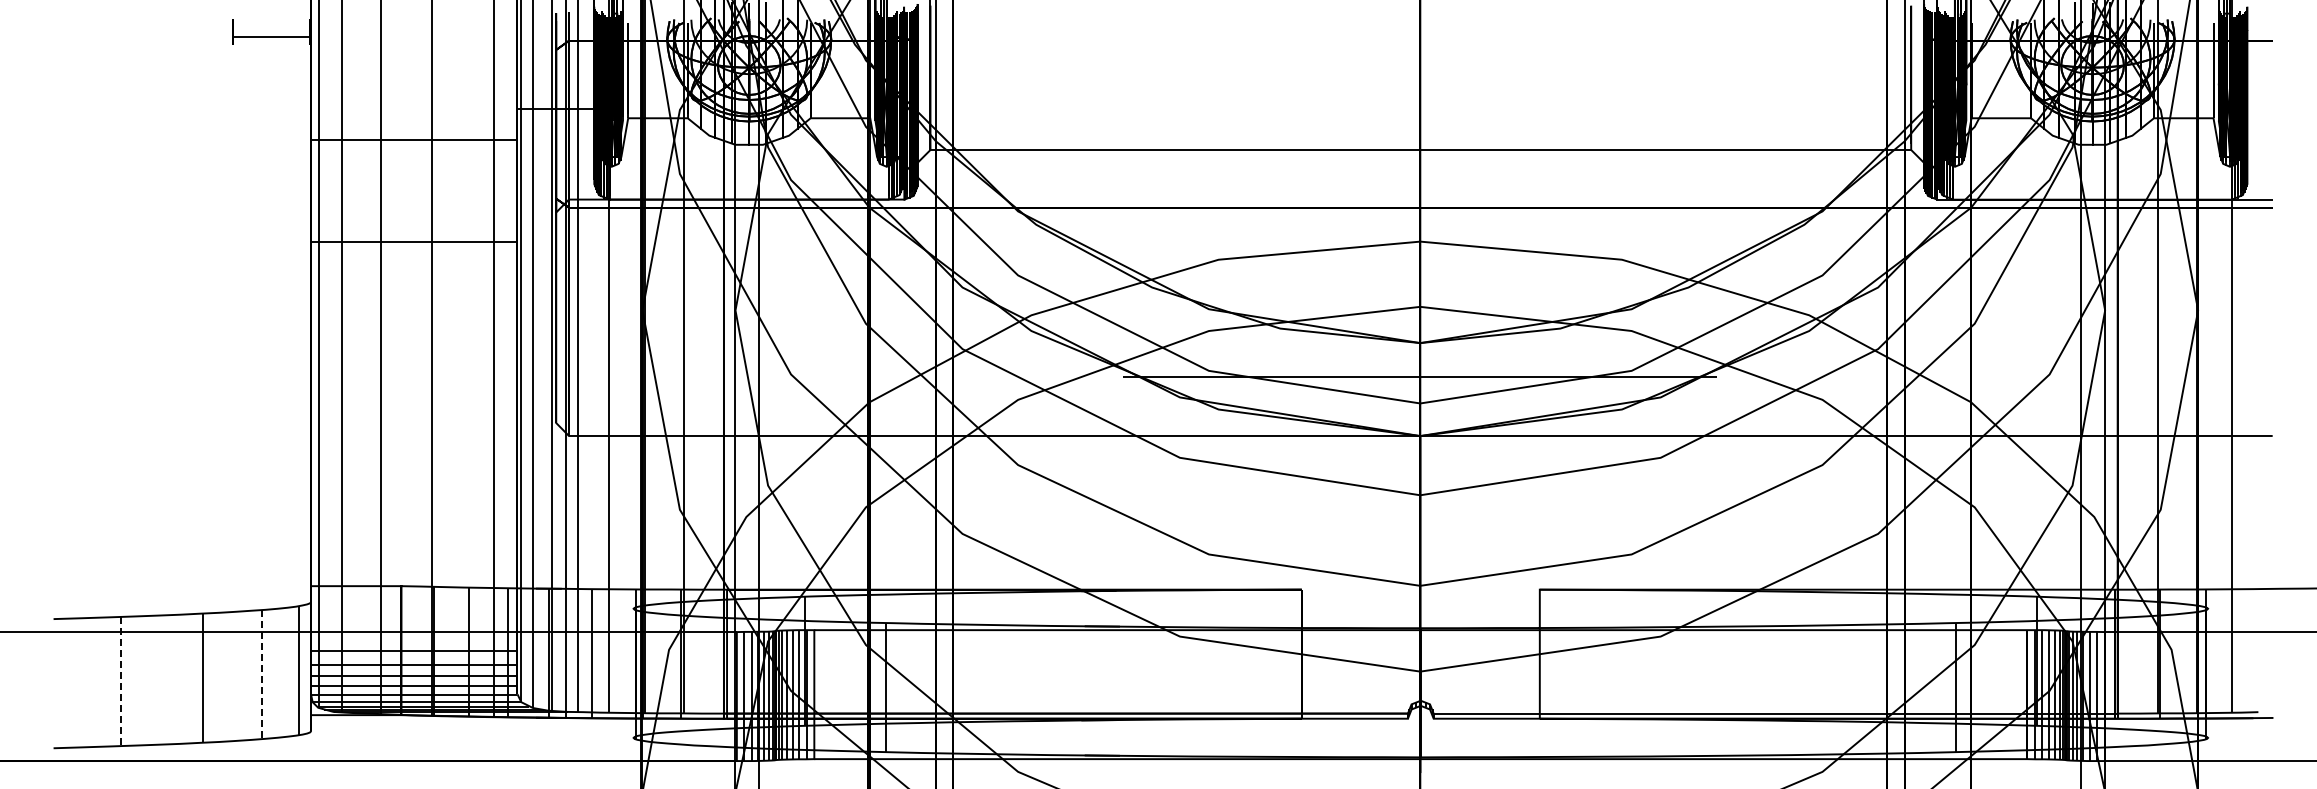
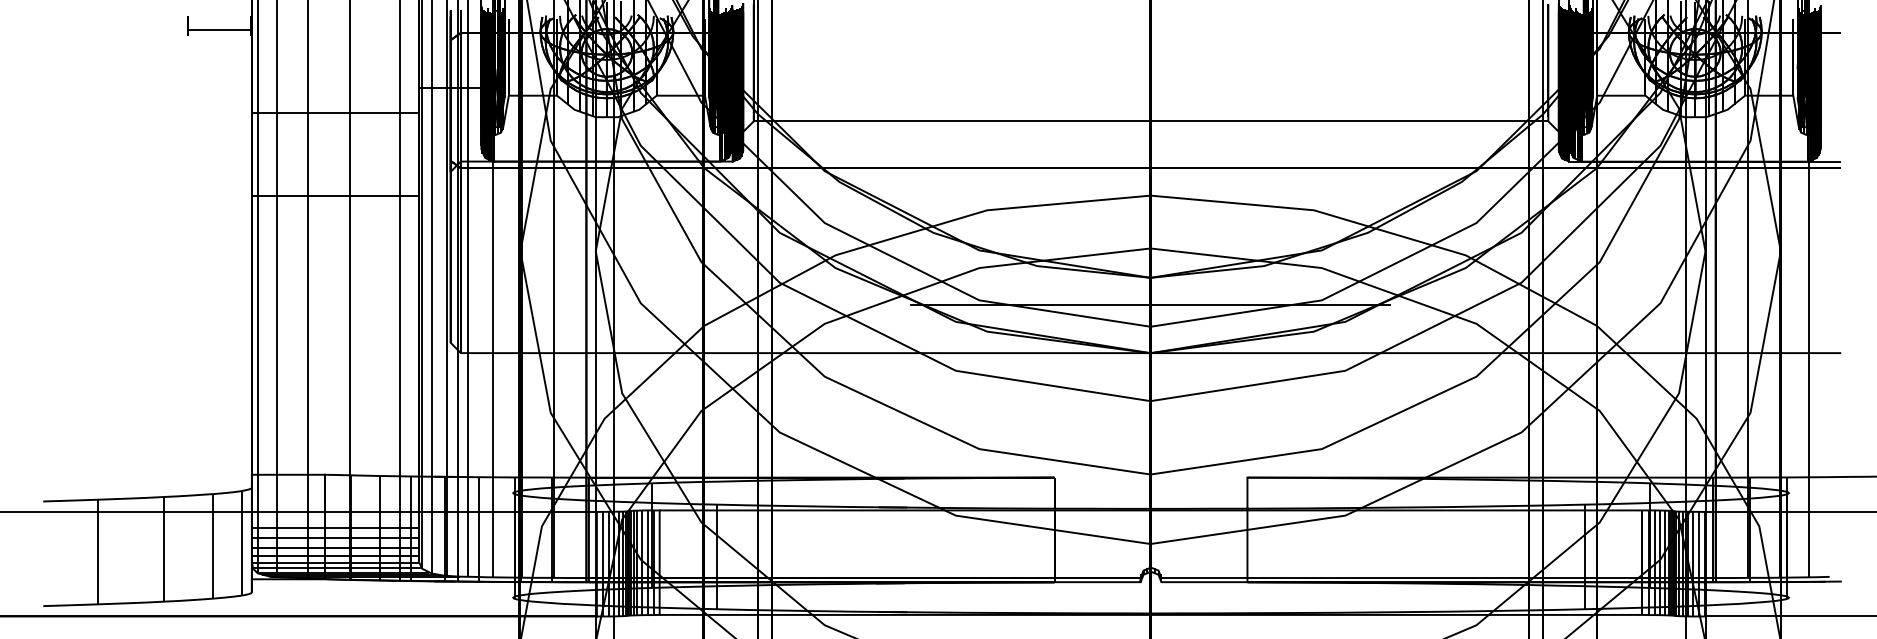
line: (262, 674) -> (212, 546), dashed -> solid
line: (121, 681) -> (98, 552), dashed -> solid

